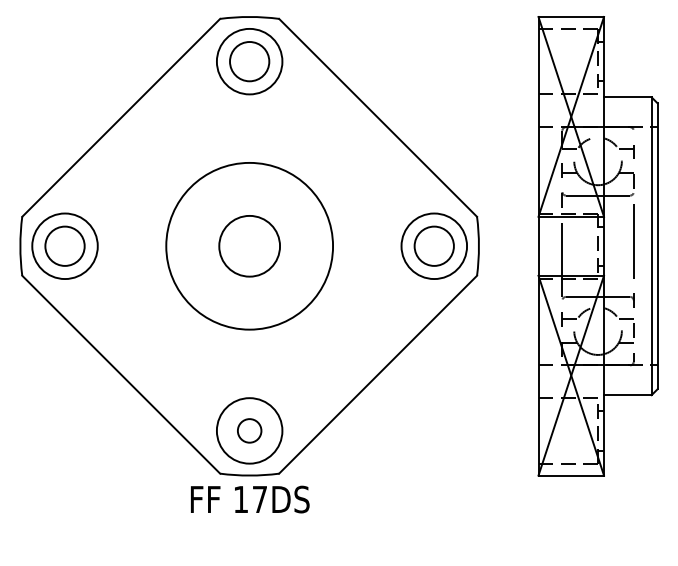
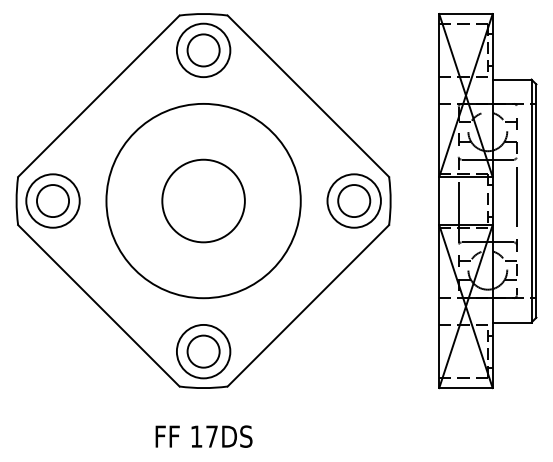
circle: (249, 245) -> (203, 200), size x1.43
circle: (249, 245) -> (203, 200), size x1.67
circle: (249, 430) -> (203, 351), size x1.67
text: (249, 499) -> (203, 436), moved

